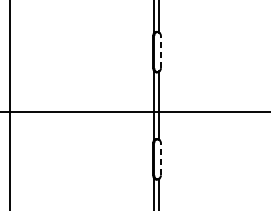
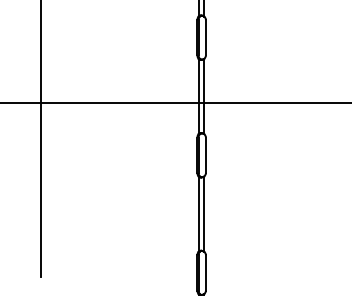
line: (160, 51) -> (205, 37), dashed -> solid
line: (160, 159) -> (205, 155), dashed -> solid

